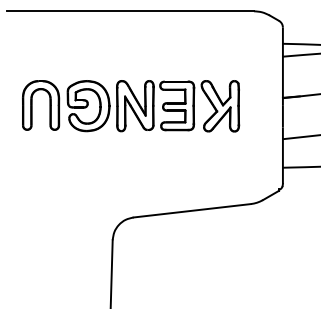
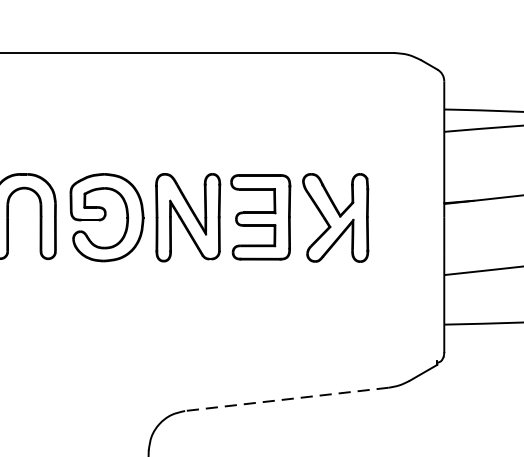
line: (191, 210) -> (285, 398), solid -> dashed

